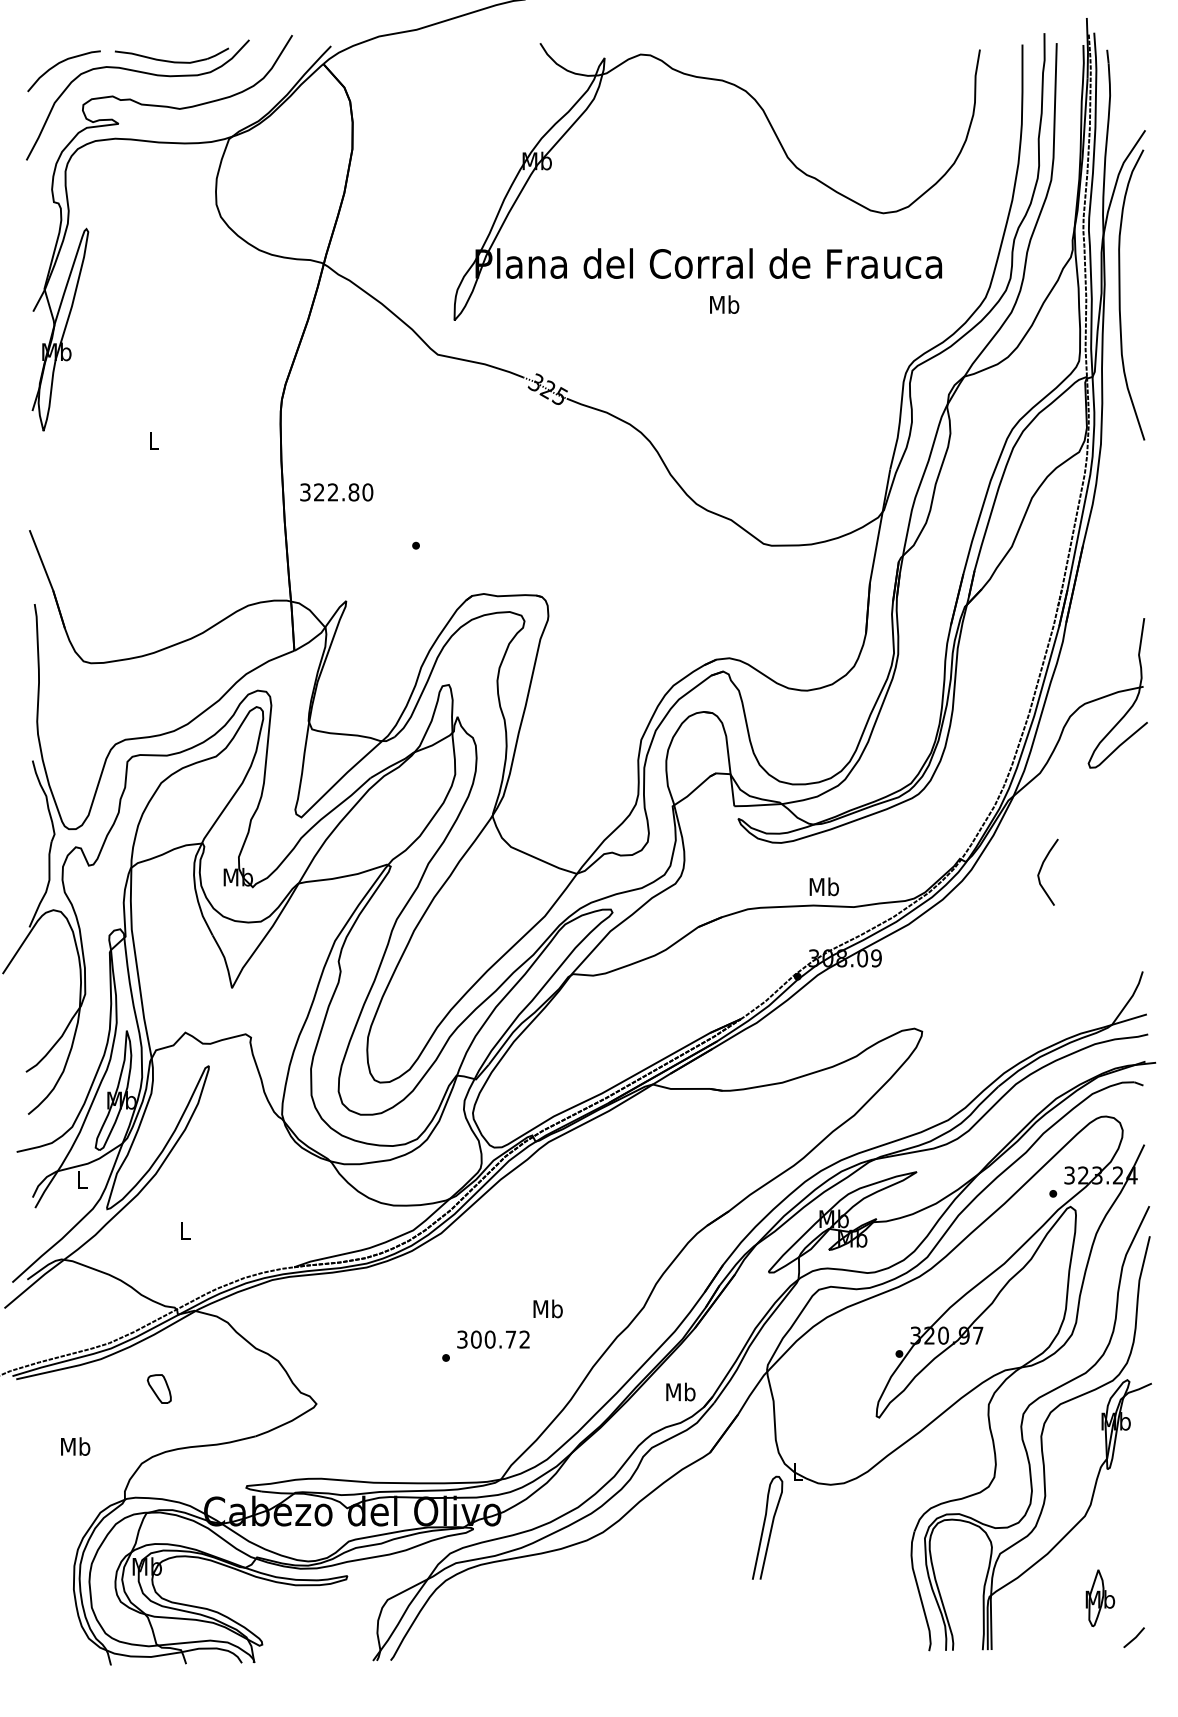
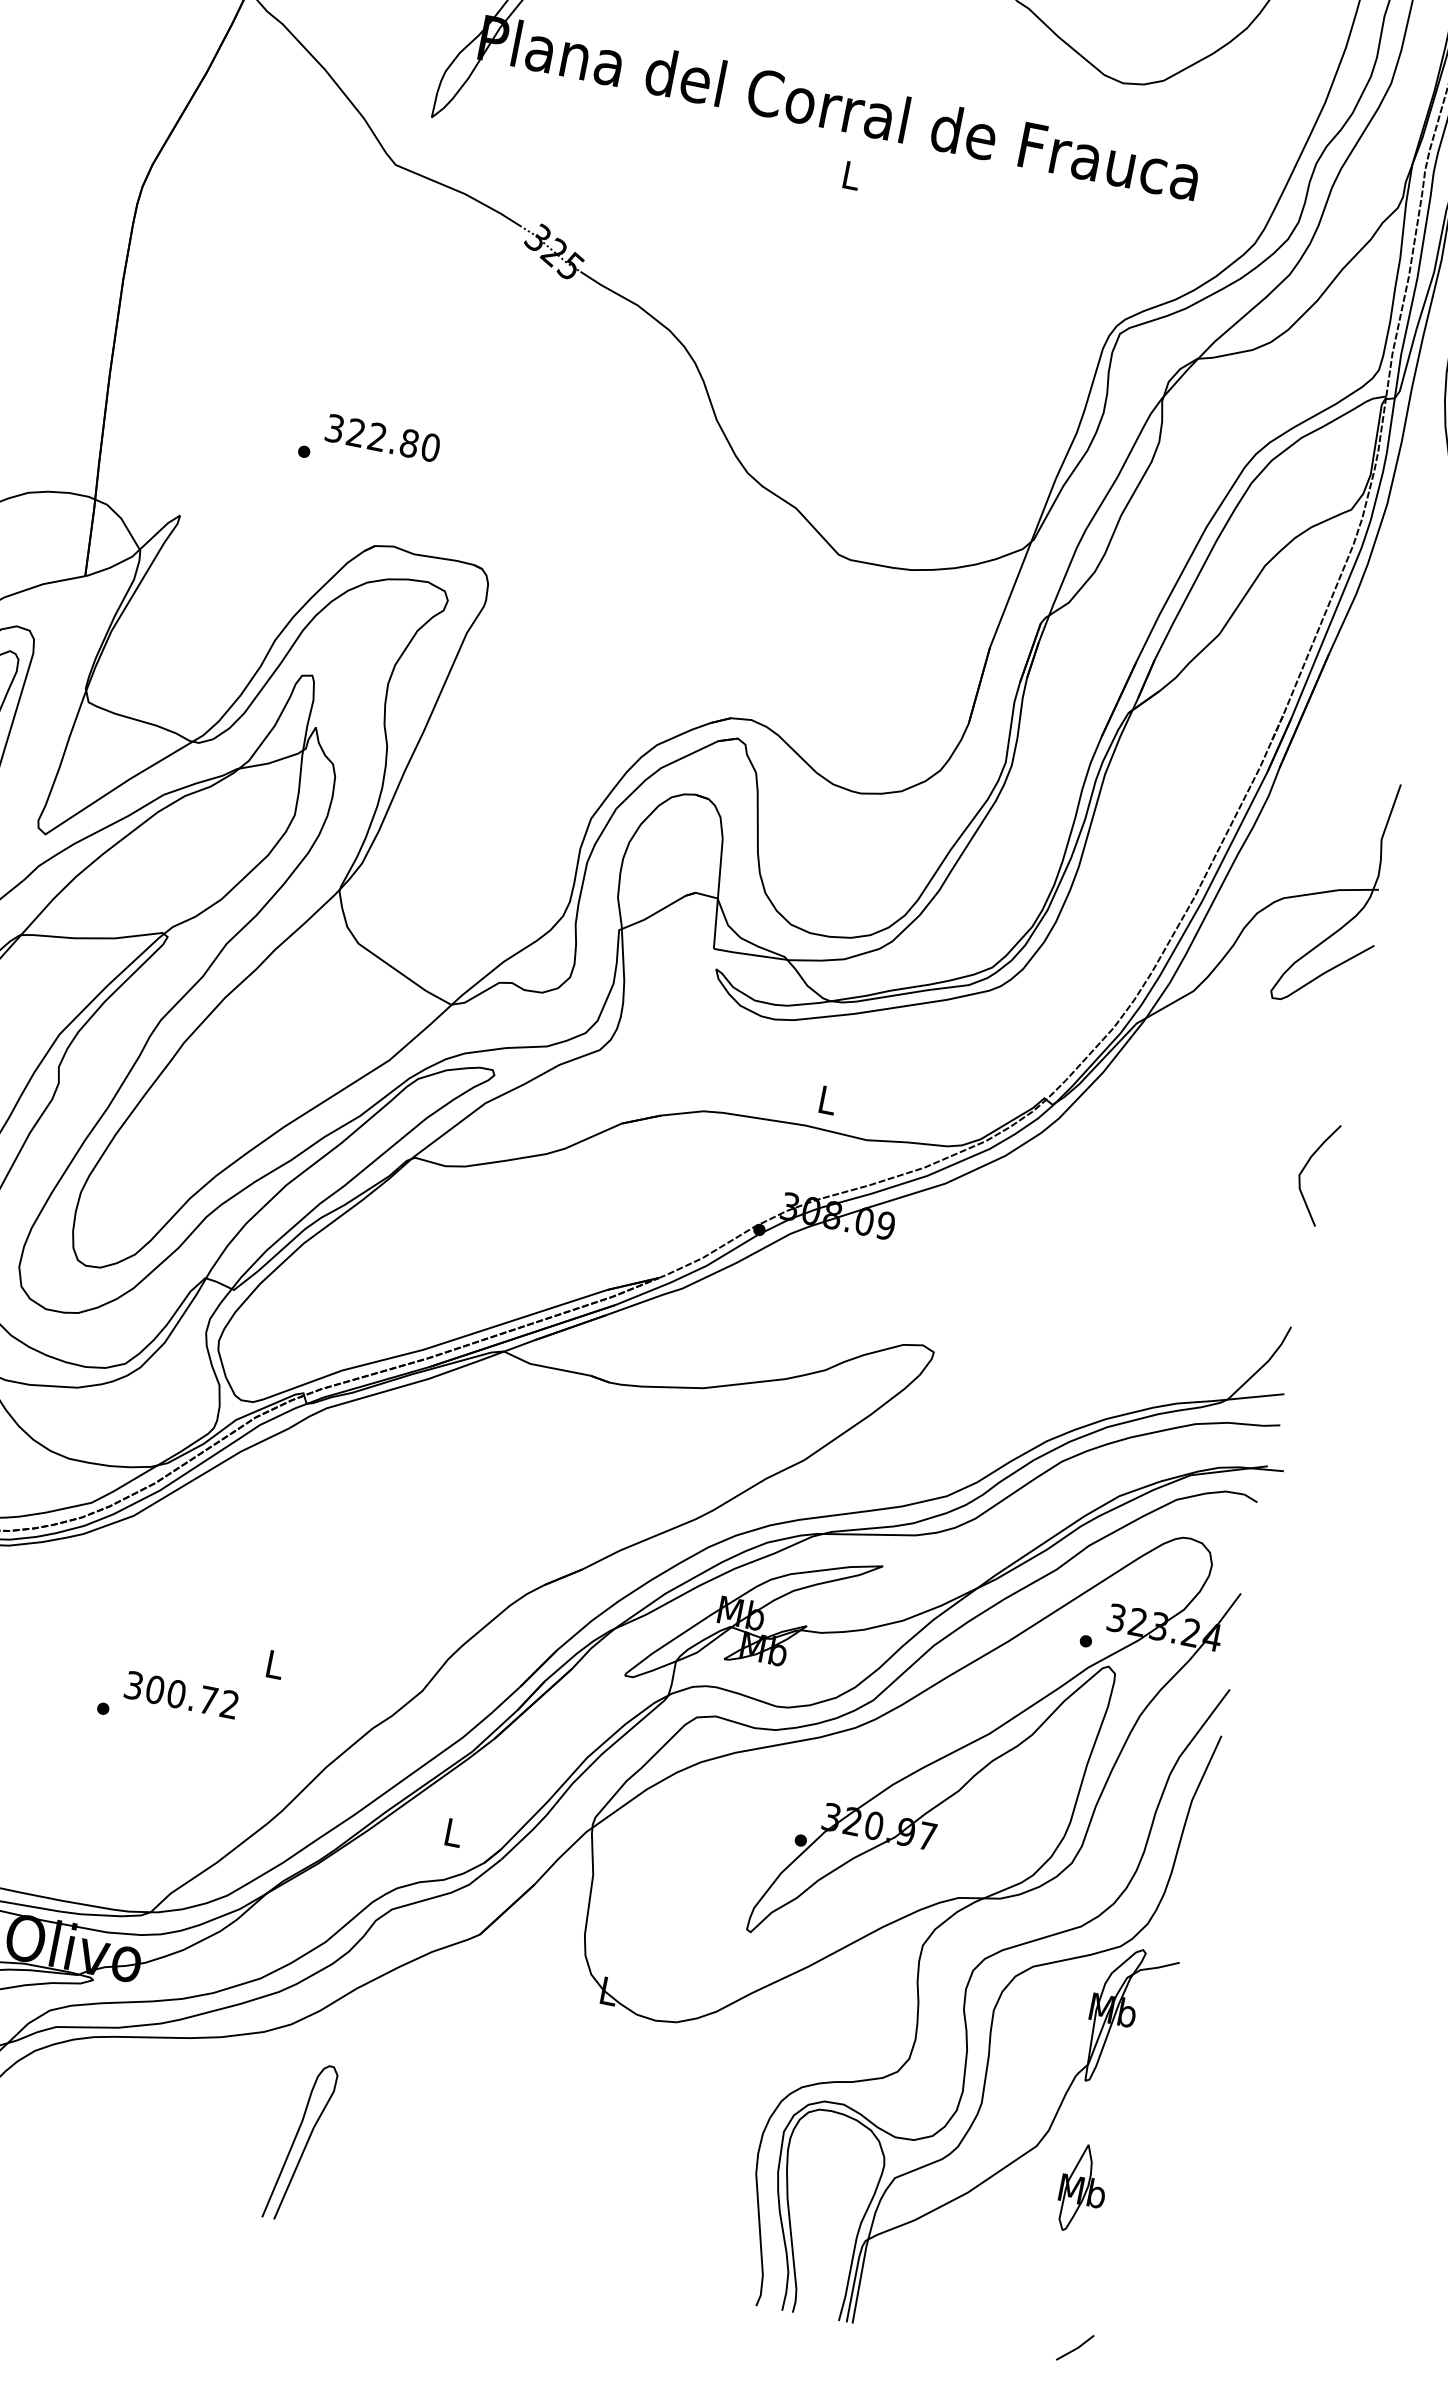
text: (724, 304) -> (851, 175), Mb -> L
text: (336, 492) -> (382, 438), moved
curve: (1041, 870) -> (1306, 1168), moved
text: (823, 886) -> (826, 1099), Mb -> L
text: (547, 1308) -> (274, 1663), Mb -> L
text: (680, 1391) -> (453, 1831), Mb -> L
curve: (764, 1527) -> (296, 2140), moved
part: (1100, 1598) -> (1083, 2189), moved

